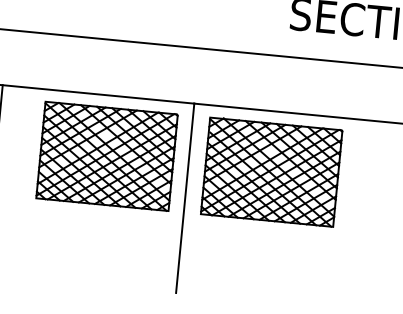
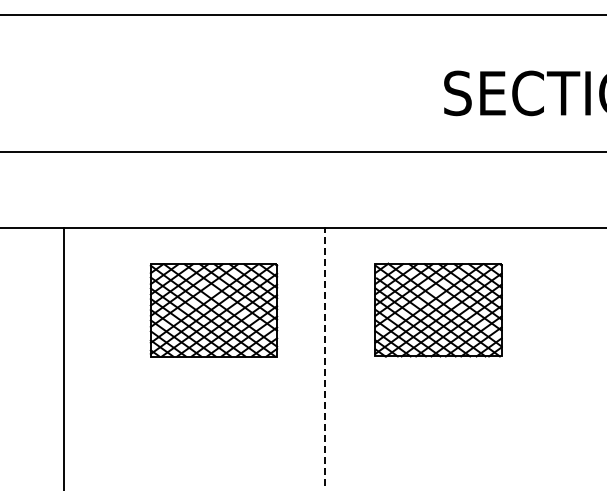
part: (106, 156) -> (213, 310), size x0.7
part: (271, 171) -> (438, 309), size x0.7
line: (185, 198) -> (325, 356), solid -> dashed

